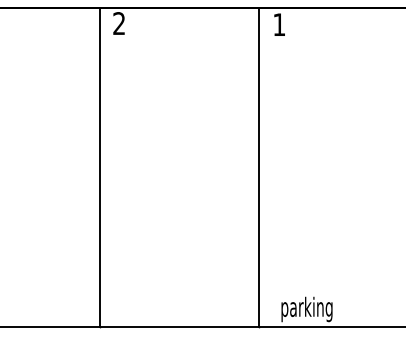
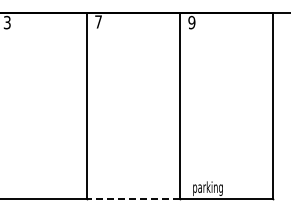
text: (119, 22) -> (98, 21), 2 -> 7
text: (278, 24) -> (191, 22), 1 -> 9
line: (179, 326) -> (133, 198), solid -> dashed

